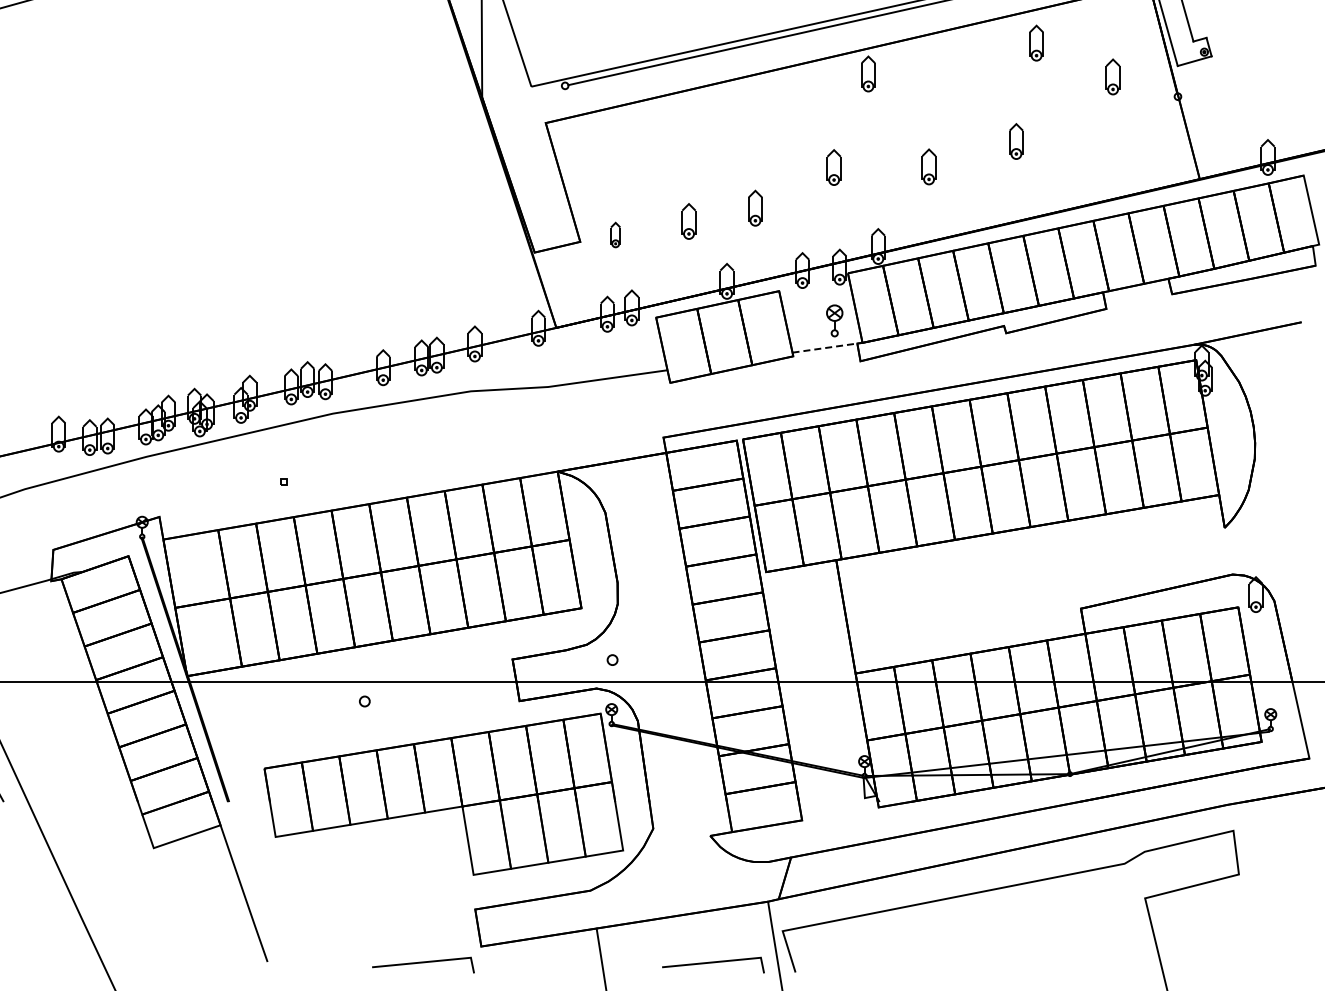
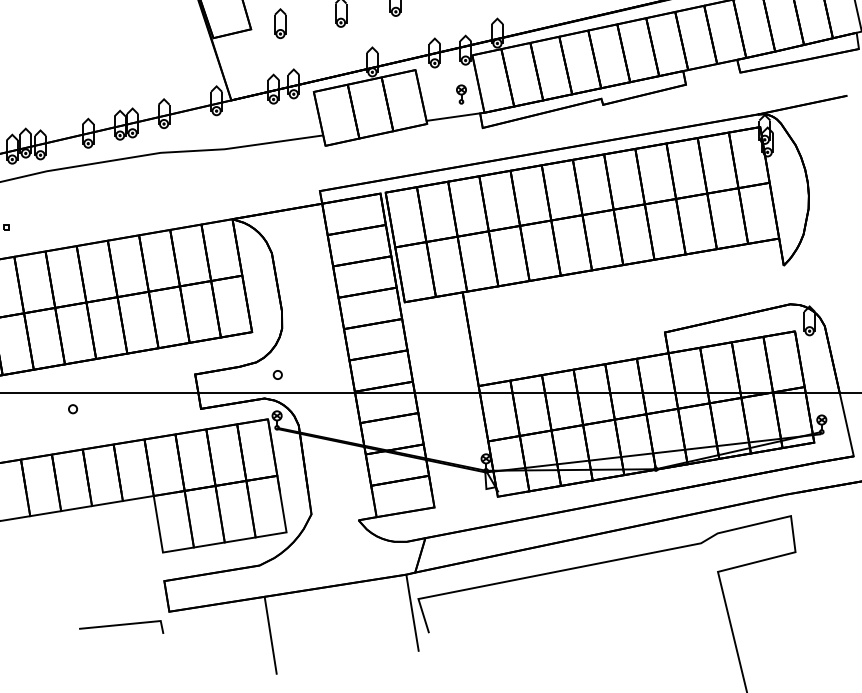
part: (615, 234) -> (280, 23), size x1.43
part: (834, 320) -> (461, 94), size x0.71
line: (824, 348) -> (452, 117), dashed -> solid
line: (713, 963) -> (361, 625), removed

